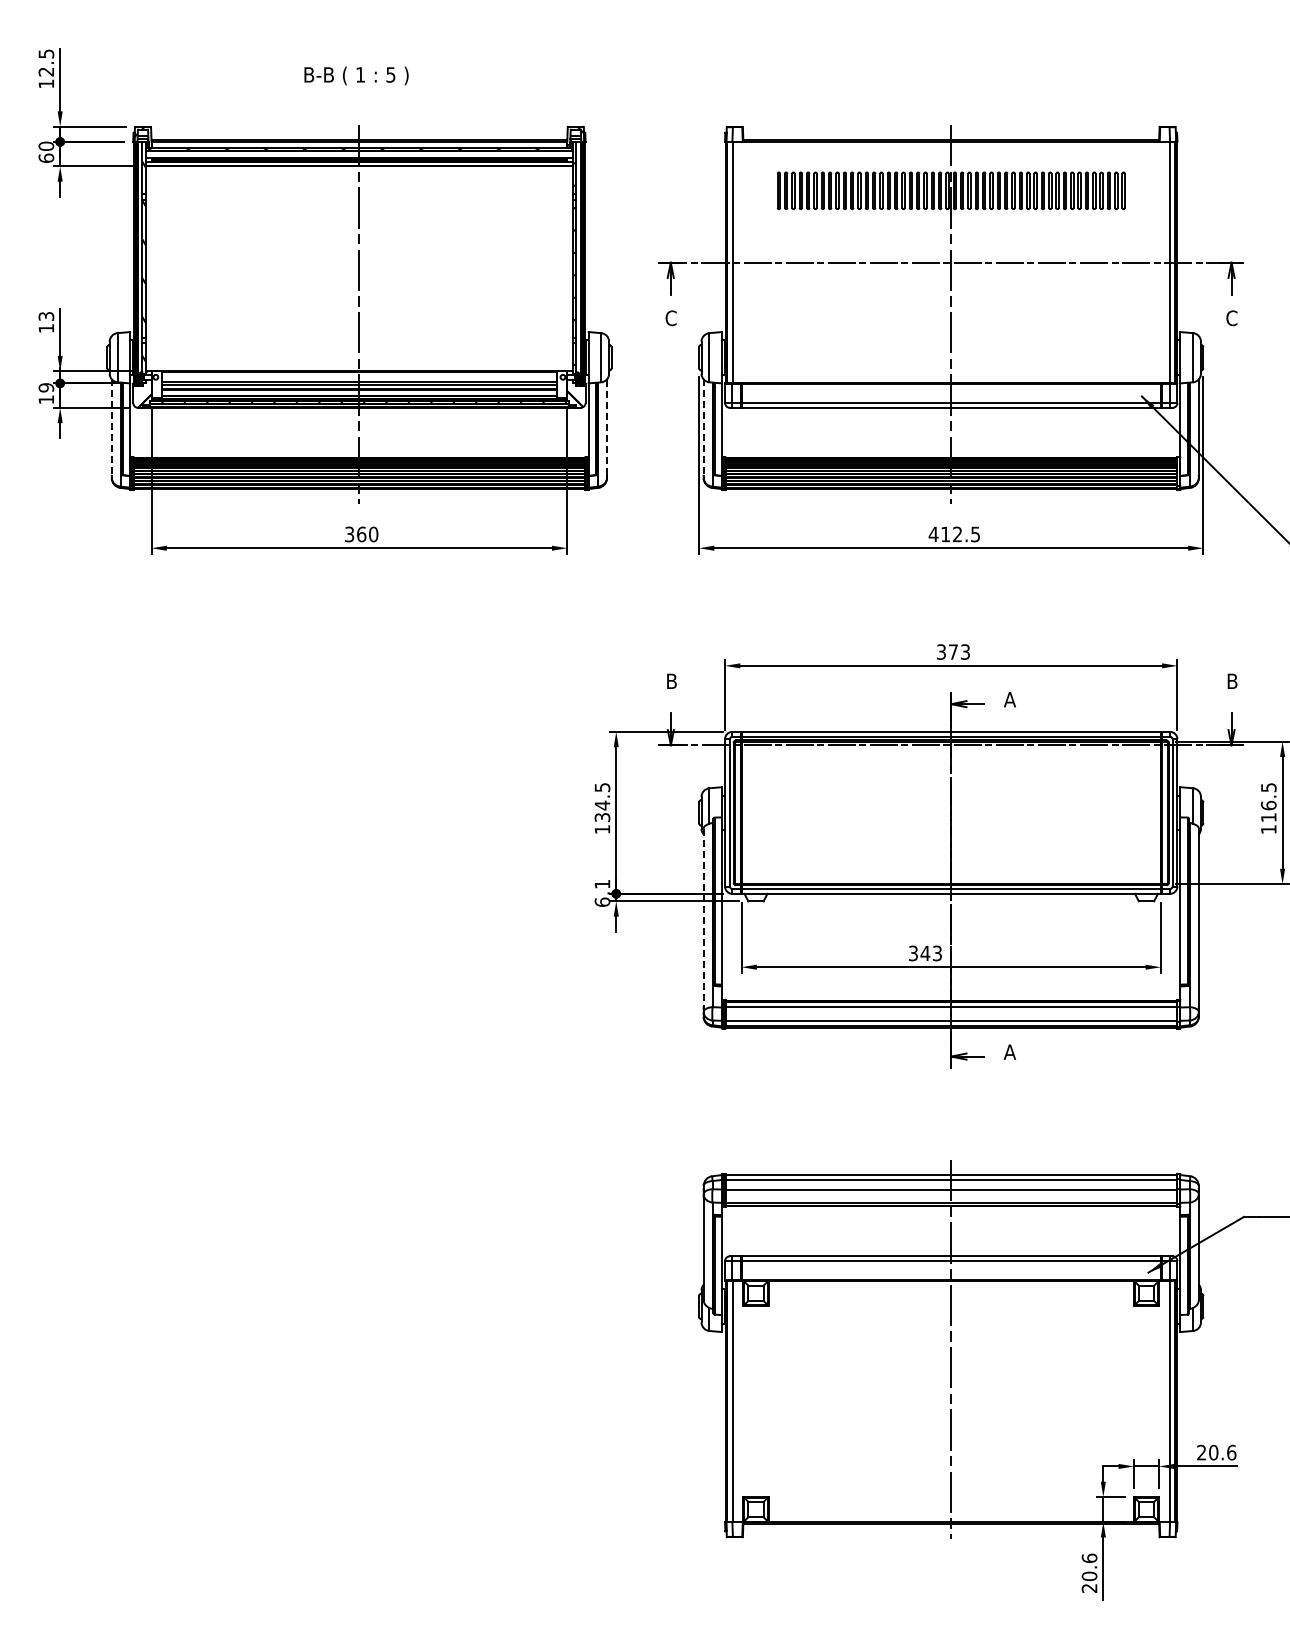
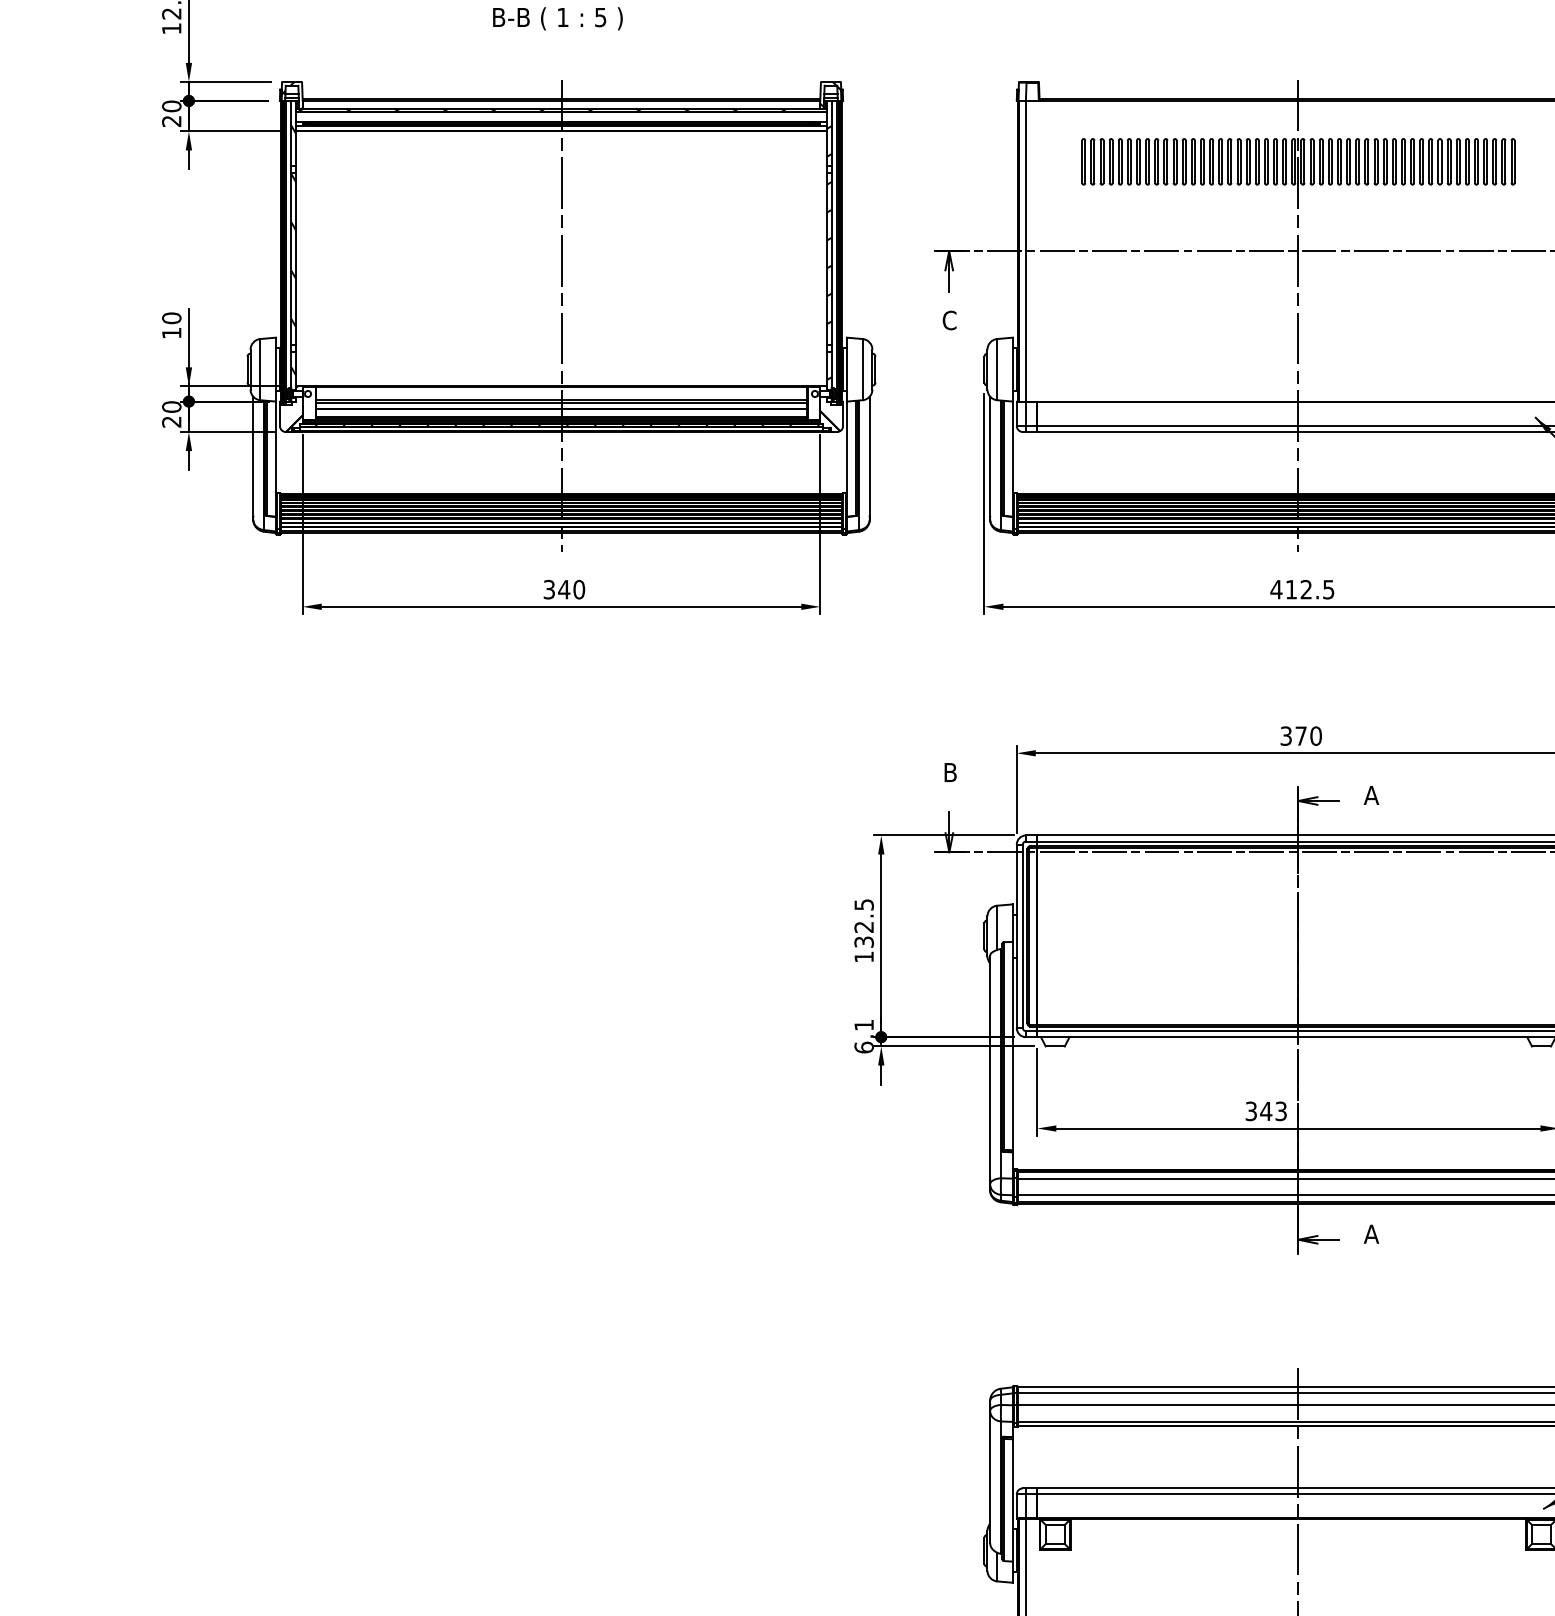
text: (46, 157) -> (171, 120), 60 -> 20
text: (46, 316) -> (171, 318), 13 -> 10
text: (46, 393) -> (171, 414), 19 -> 20
line: (111, 427) -> (252, 456), dashed -> solid
line: (606, 427) -> (869, 456), dashed -> solid
line: (703, 427) -> (989, 456), dashed -> solid
text: (361, 534) -> (564, 589), 360 -> 340
text: (965, 651) -> (1316, 735), 373 -> 370
text: (602, 805) -> (864, 927), 134.5 -> 132.5
line: (703, 917) -> (989, 1066), dashed -> solid

